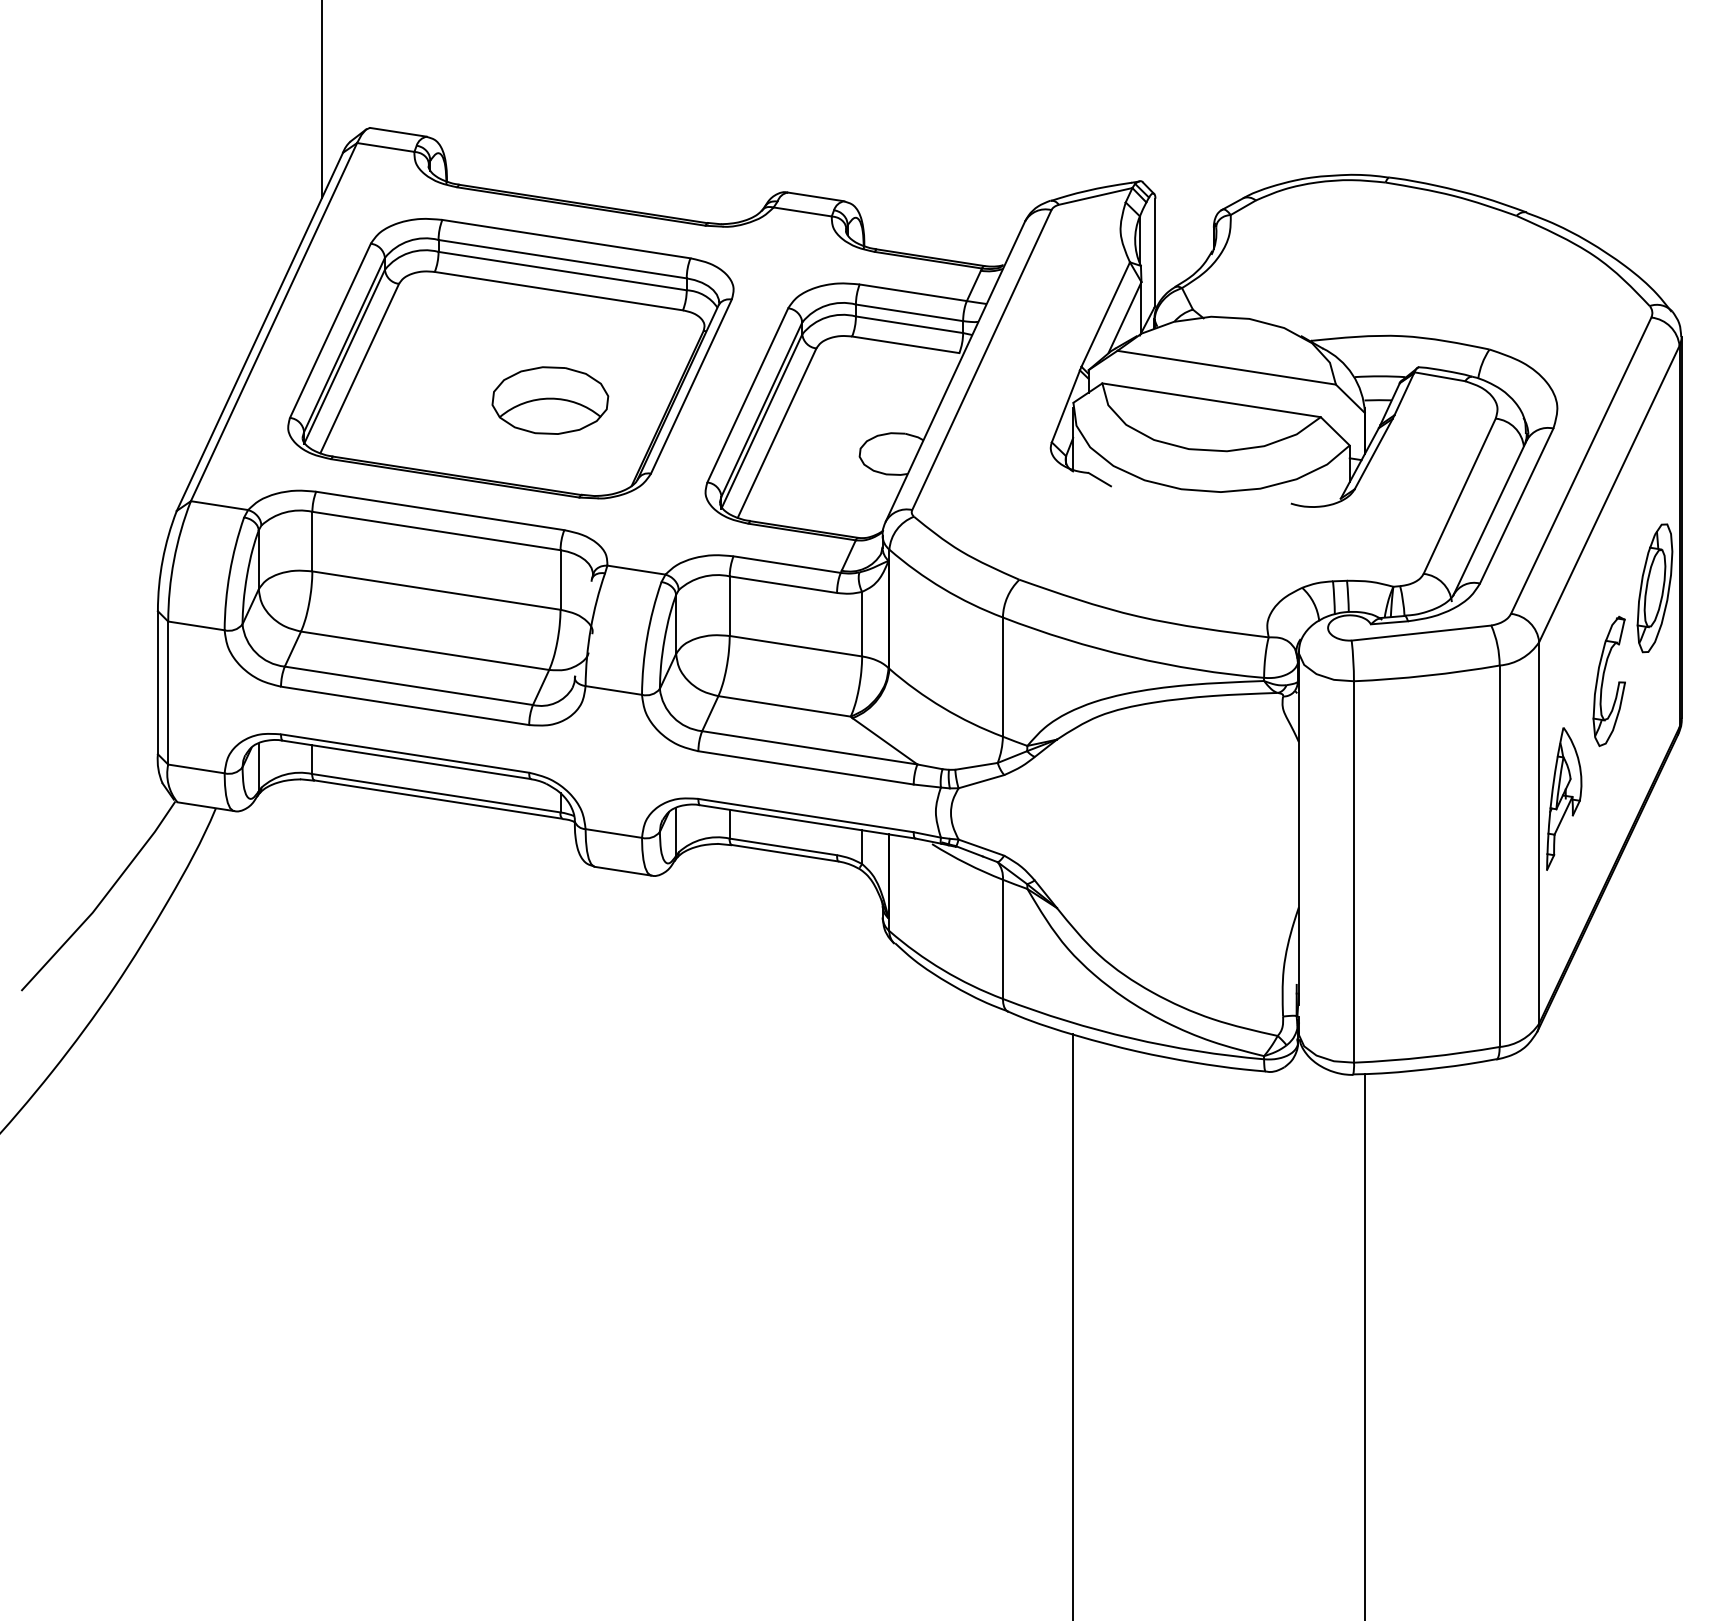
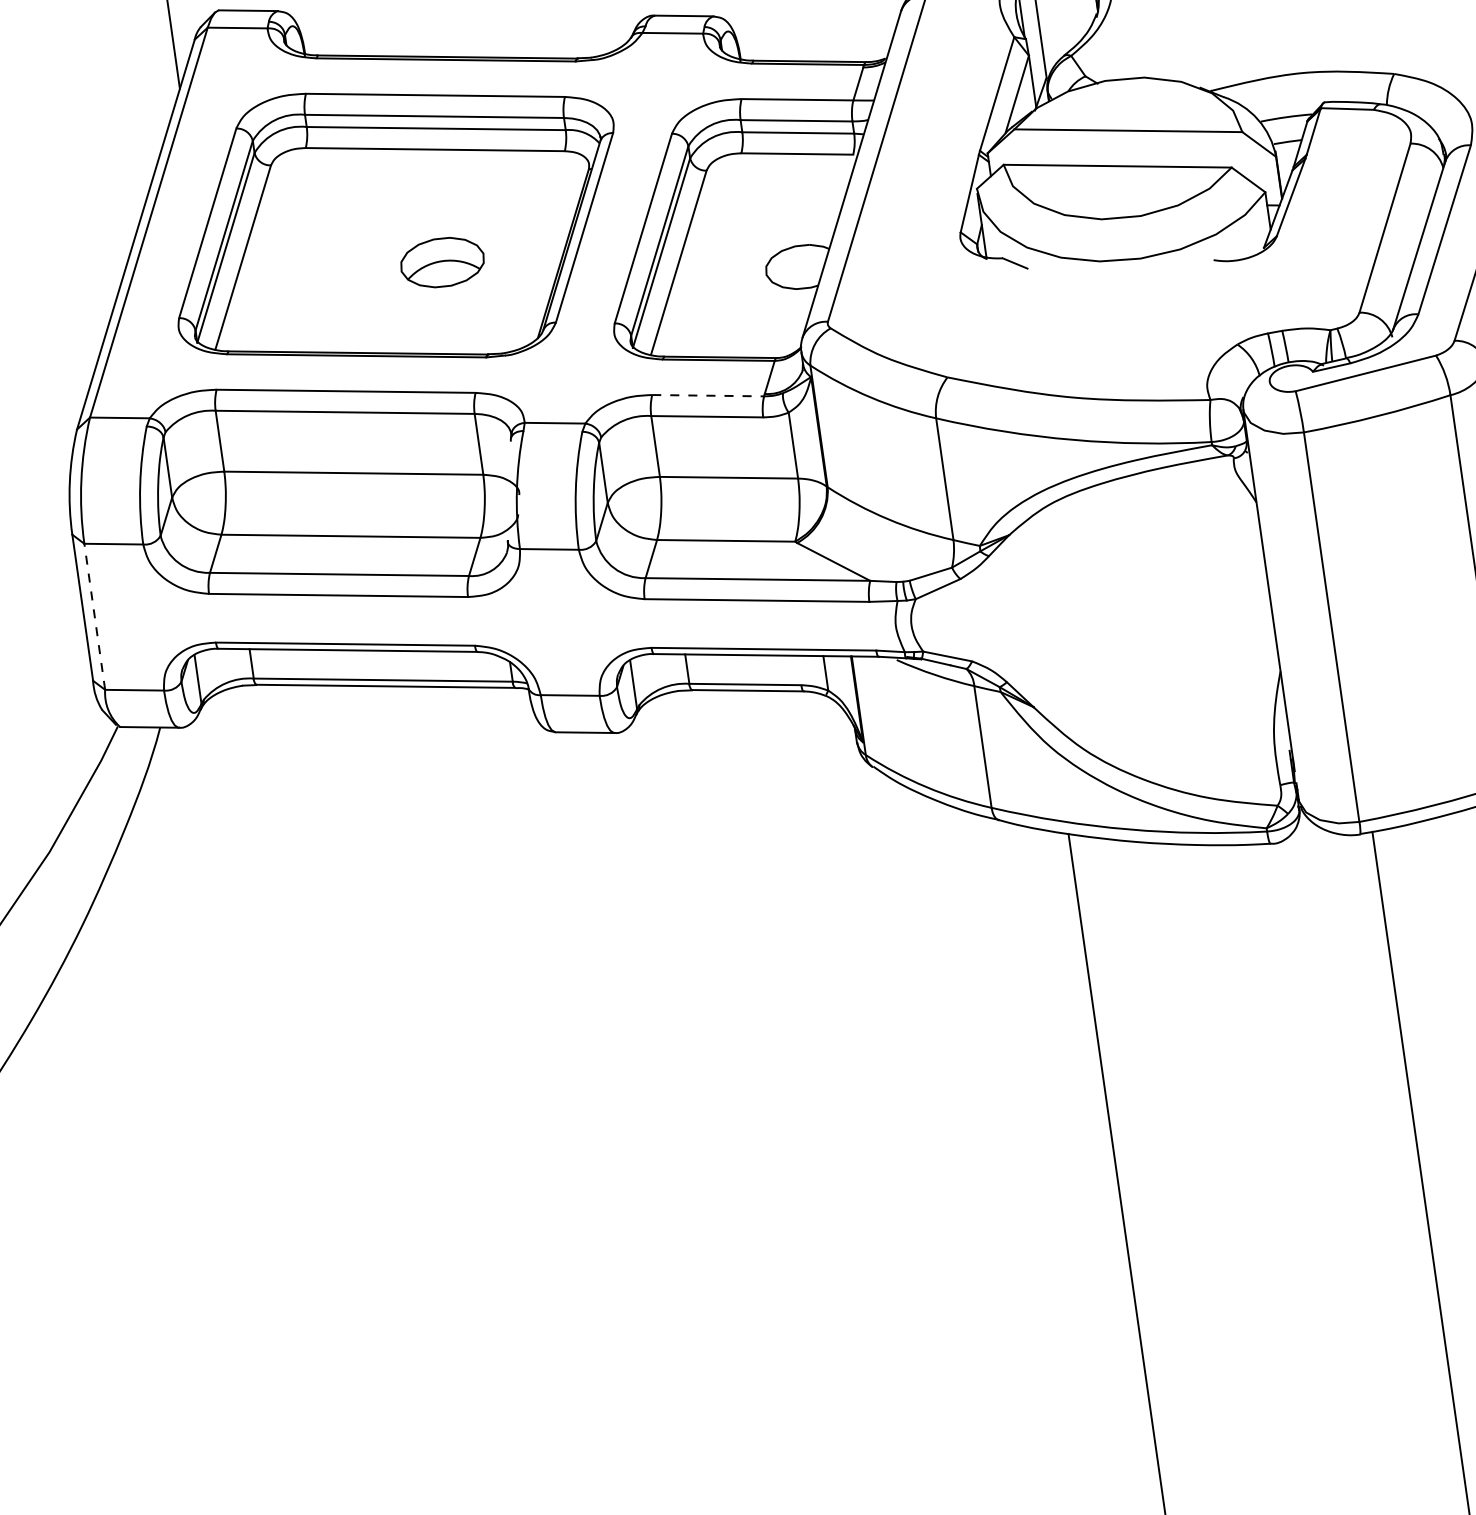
part: (550, 400) -> (442, 262), size x0.7
line: (787, 564) -> (708, 395), solid -> dashed
line: (168, 693) -> (95, 617), solid -> dashed

